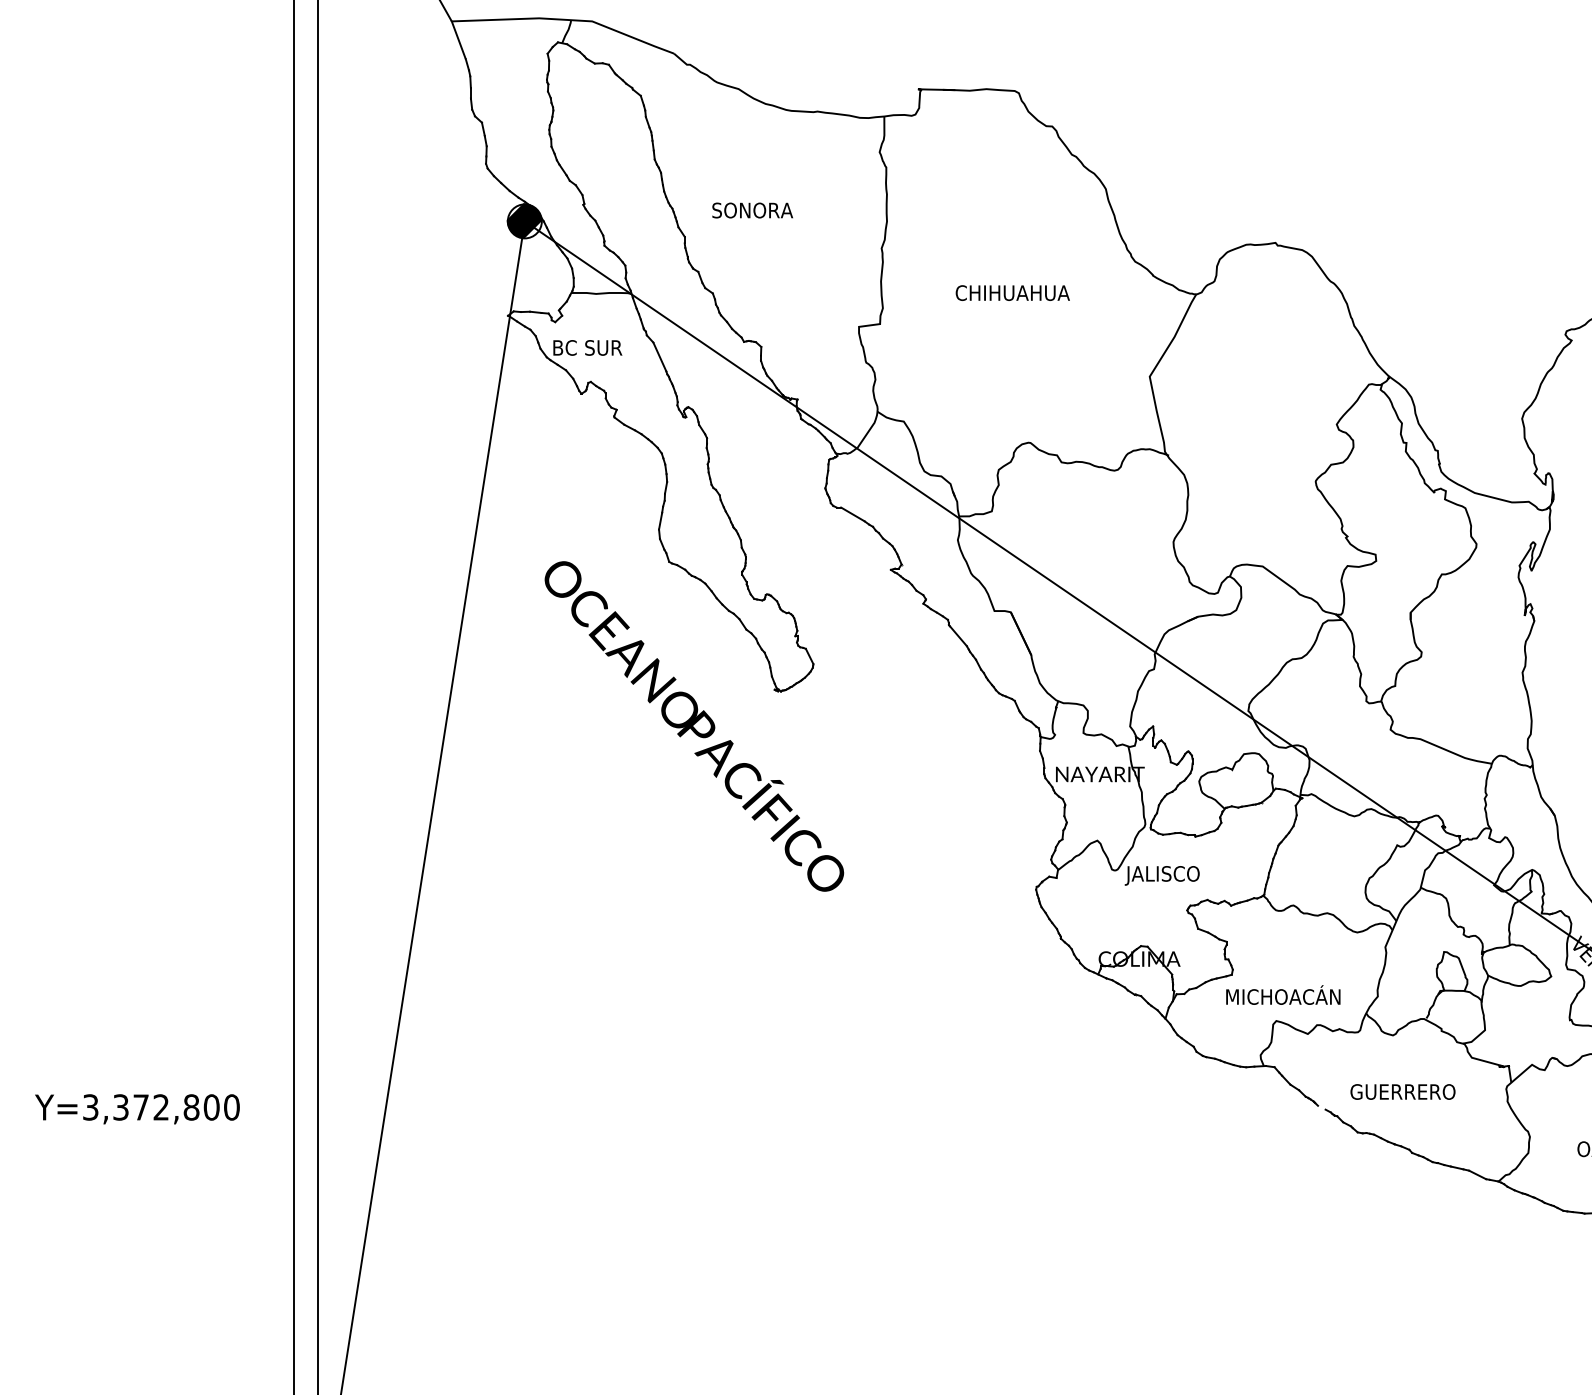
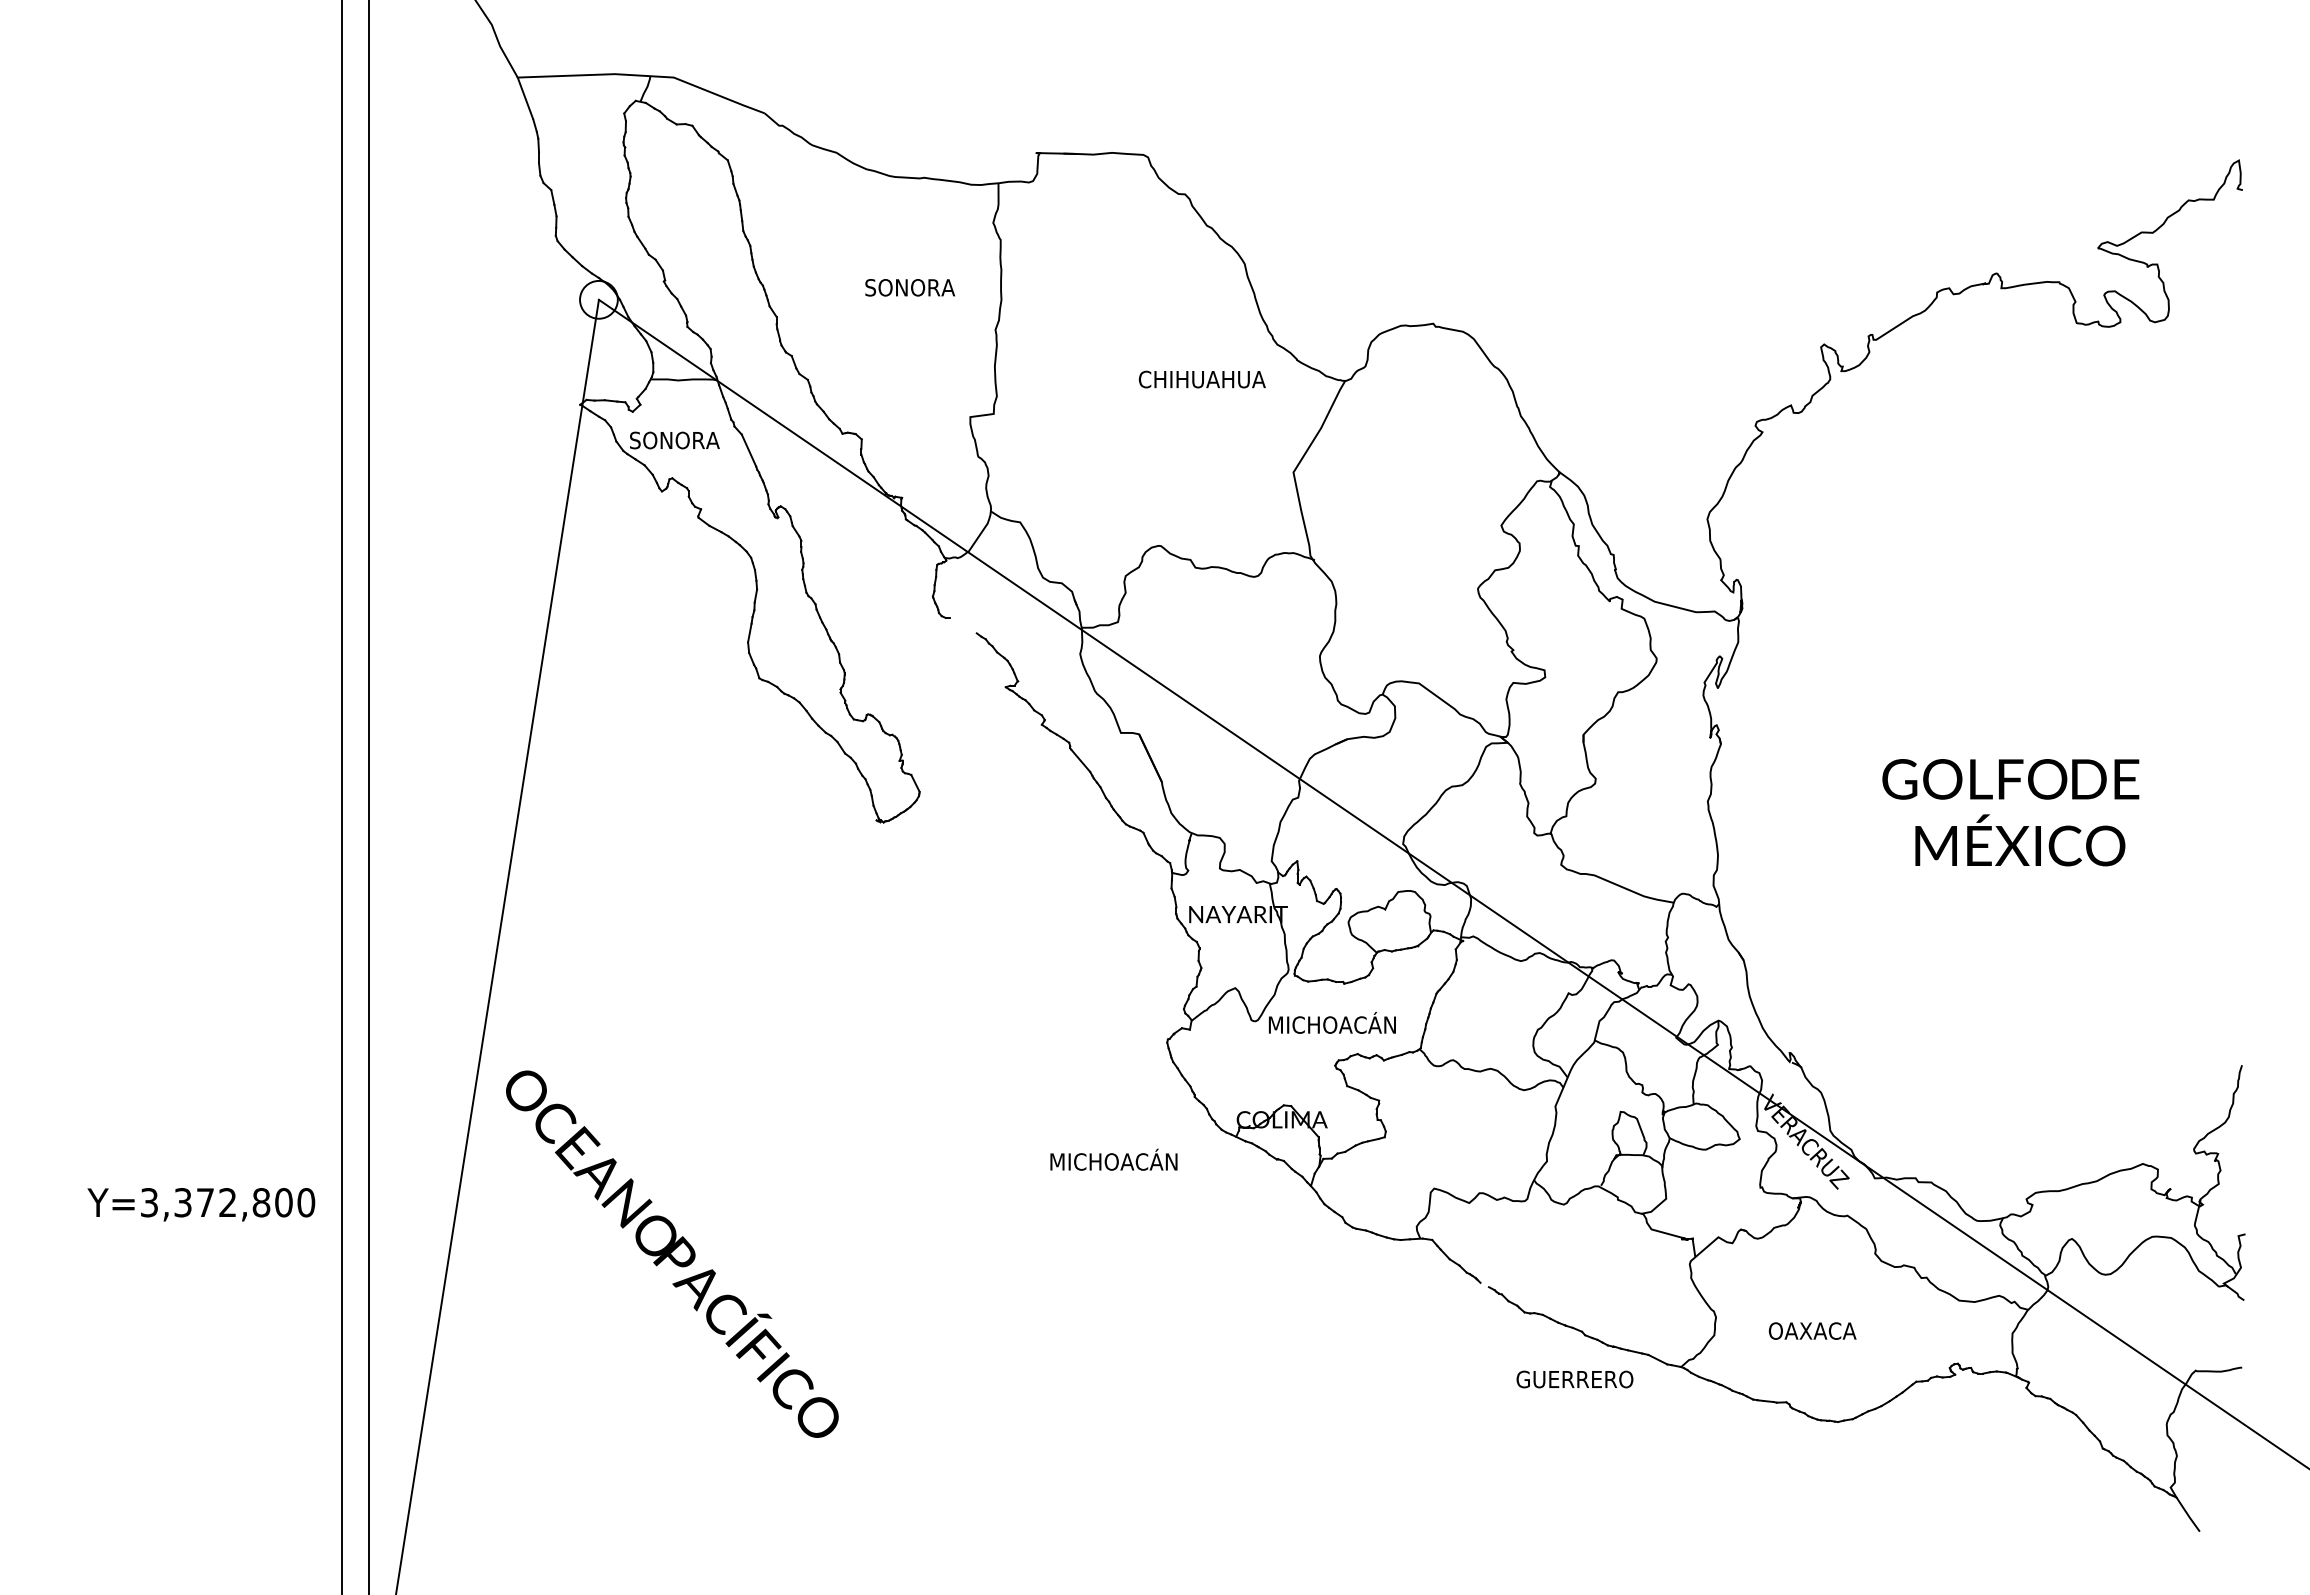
text: (752, 210) -> (909, 287), moved
hatch: (524, 221) -> (598, 299), removed
text: (1012, 293) -> (1201, 379), moved
text: (592, 347) -> (674, 440), BC SUR -> SONORA
line: (852, 514) -> (963, 625), removed
text: (694, 725) -> (672, 1253), moved
text: (1183, 873) -> (1330, 1024), JALISCO -> MICHOACÁN
text: (1282, 994) -> (1113, 1159), moved
text: (1402, 1091) -> (1574, 1379), moved
text: (137, 1109) -> (201, 1204), moved

